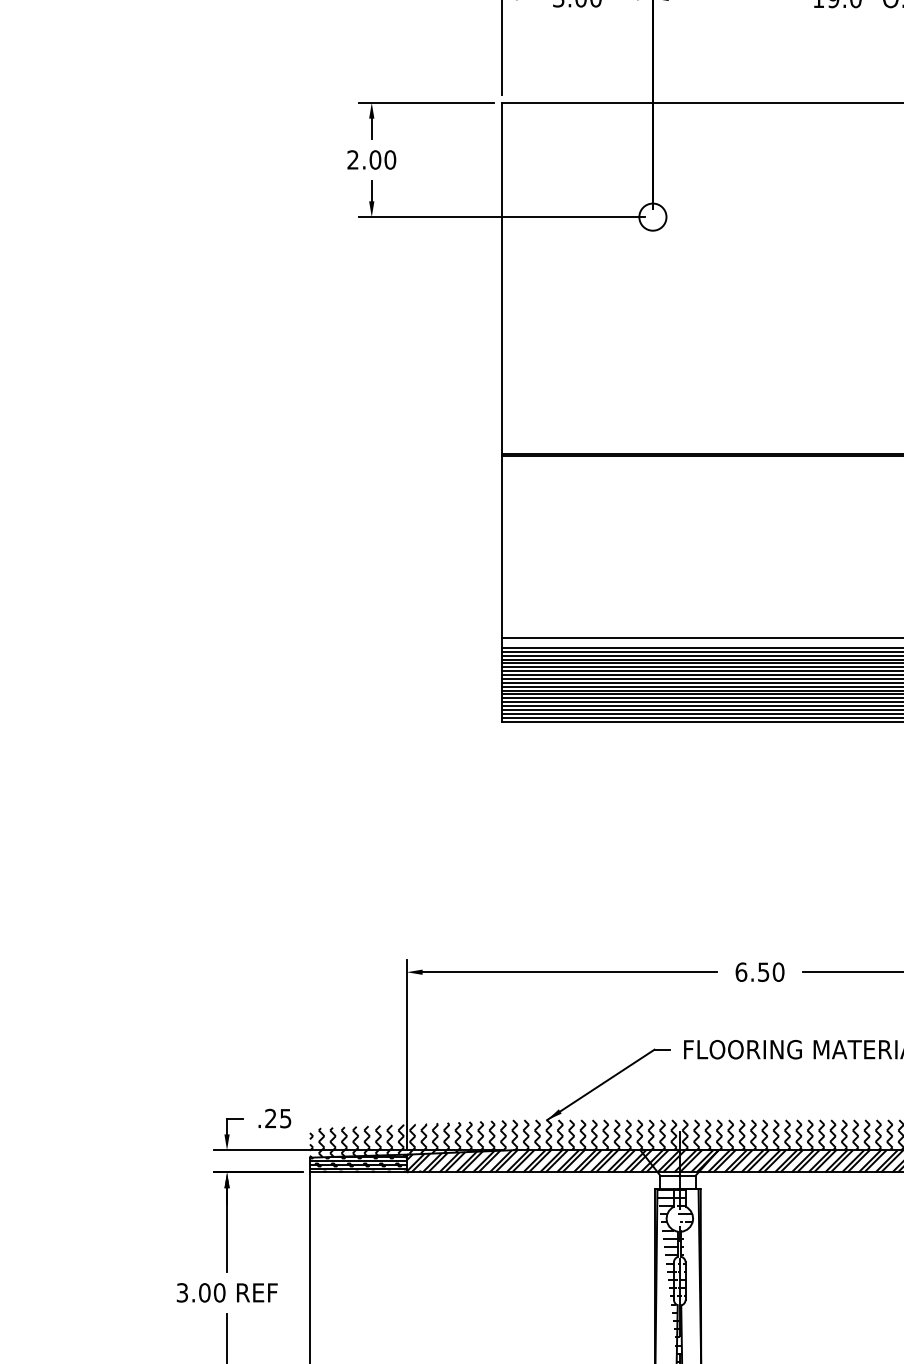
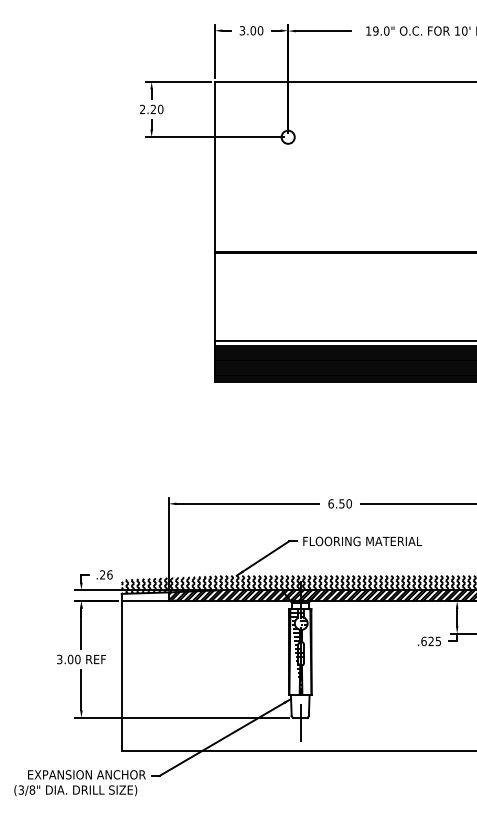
text: (375, 159) -> (153, 109), 2.00 -> 2.20
text: (284, 1117) -> (109, 574), .25 -> .26
hatch: (356, 1163) -> (144, 596), removed

